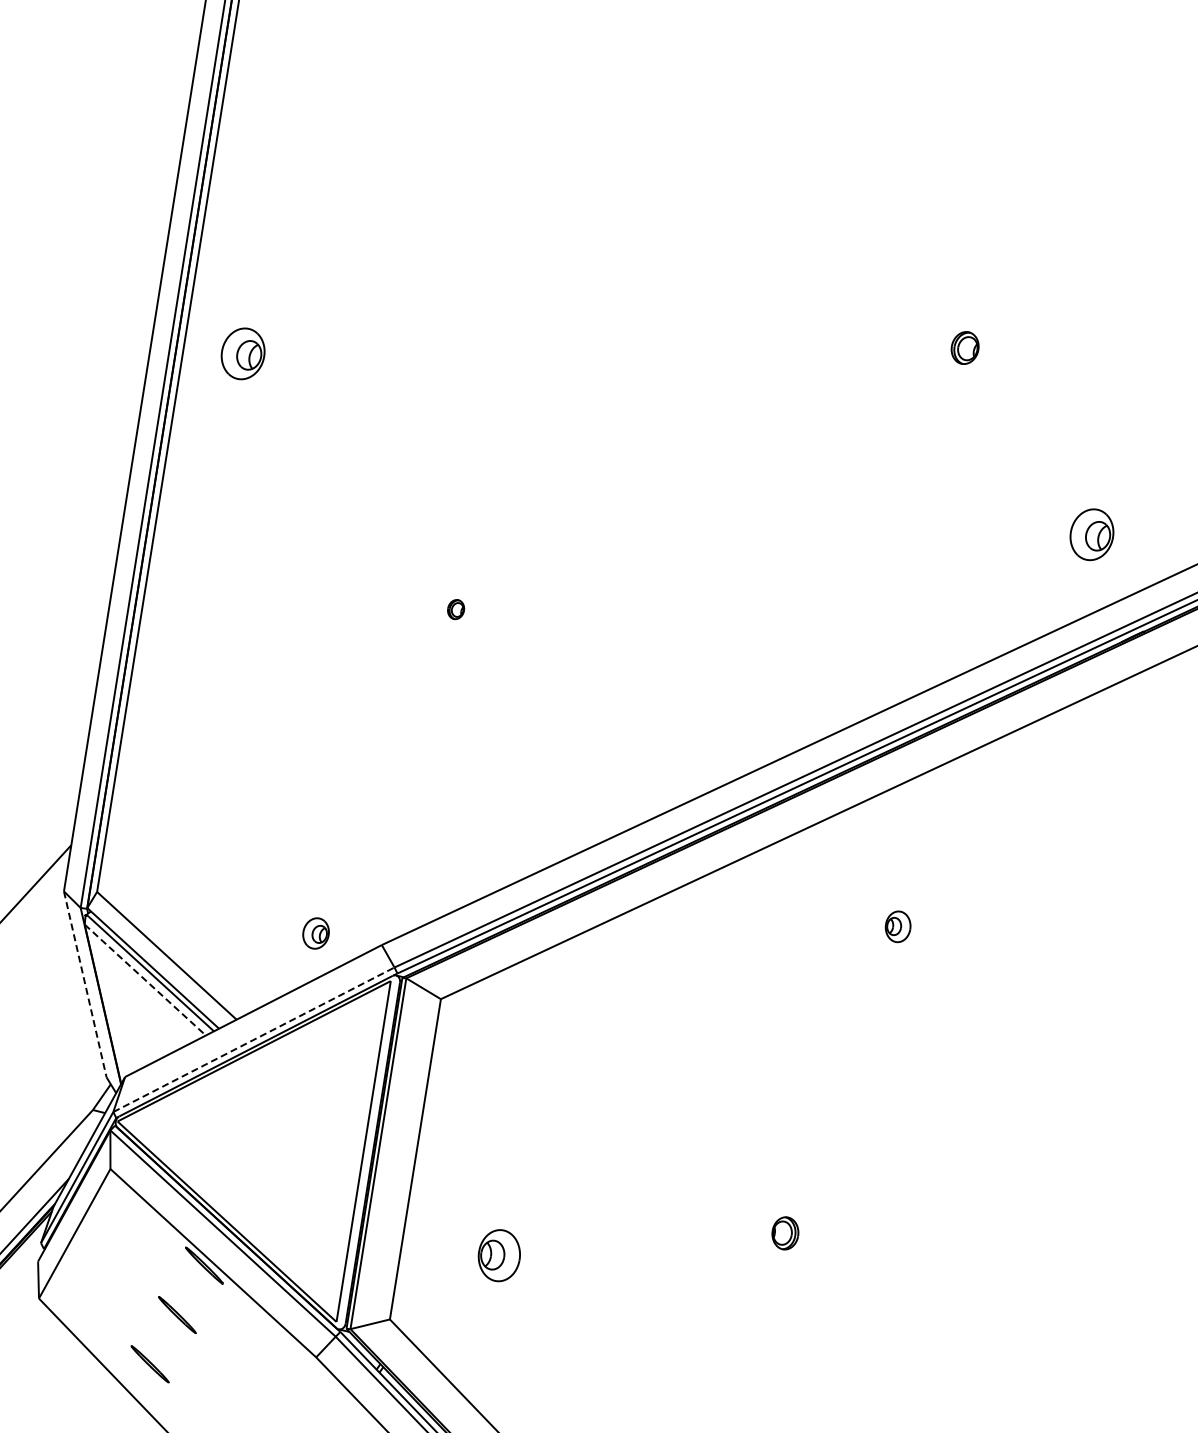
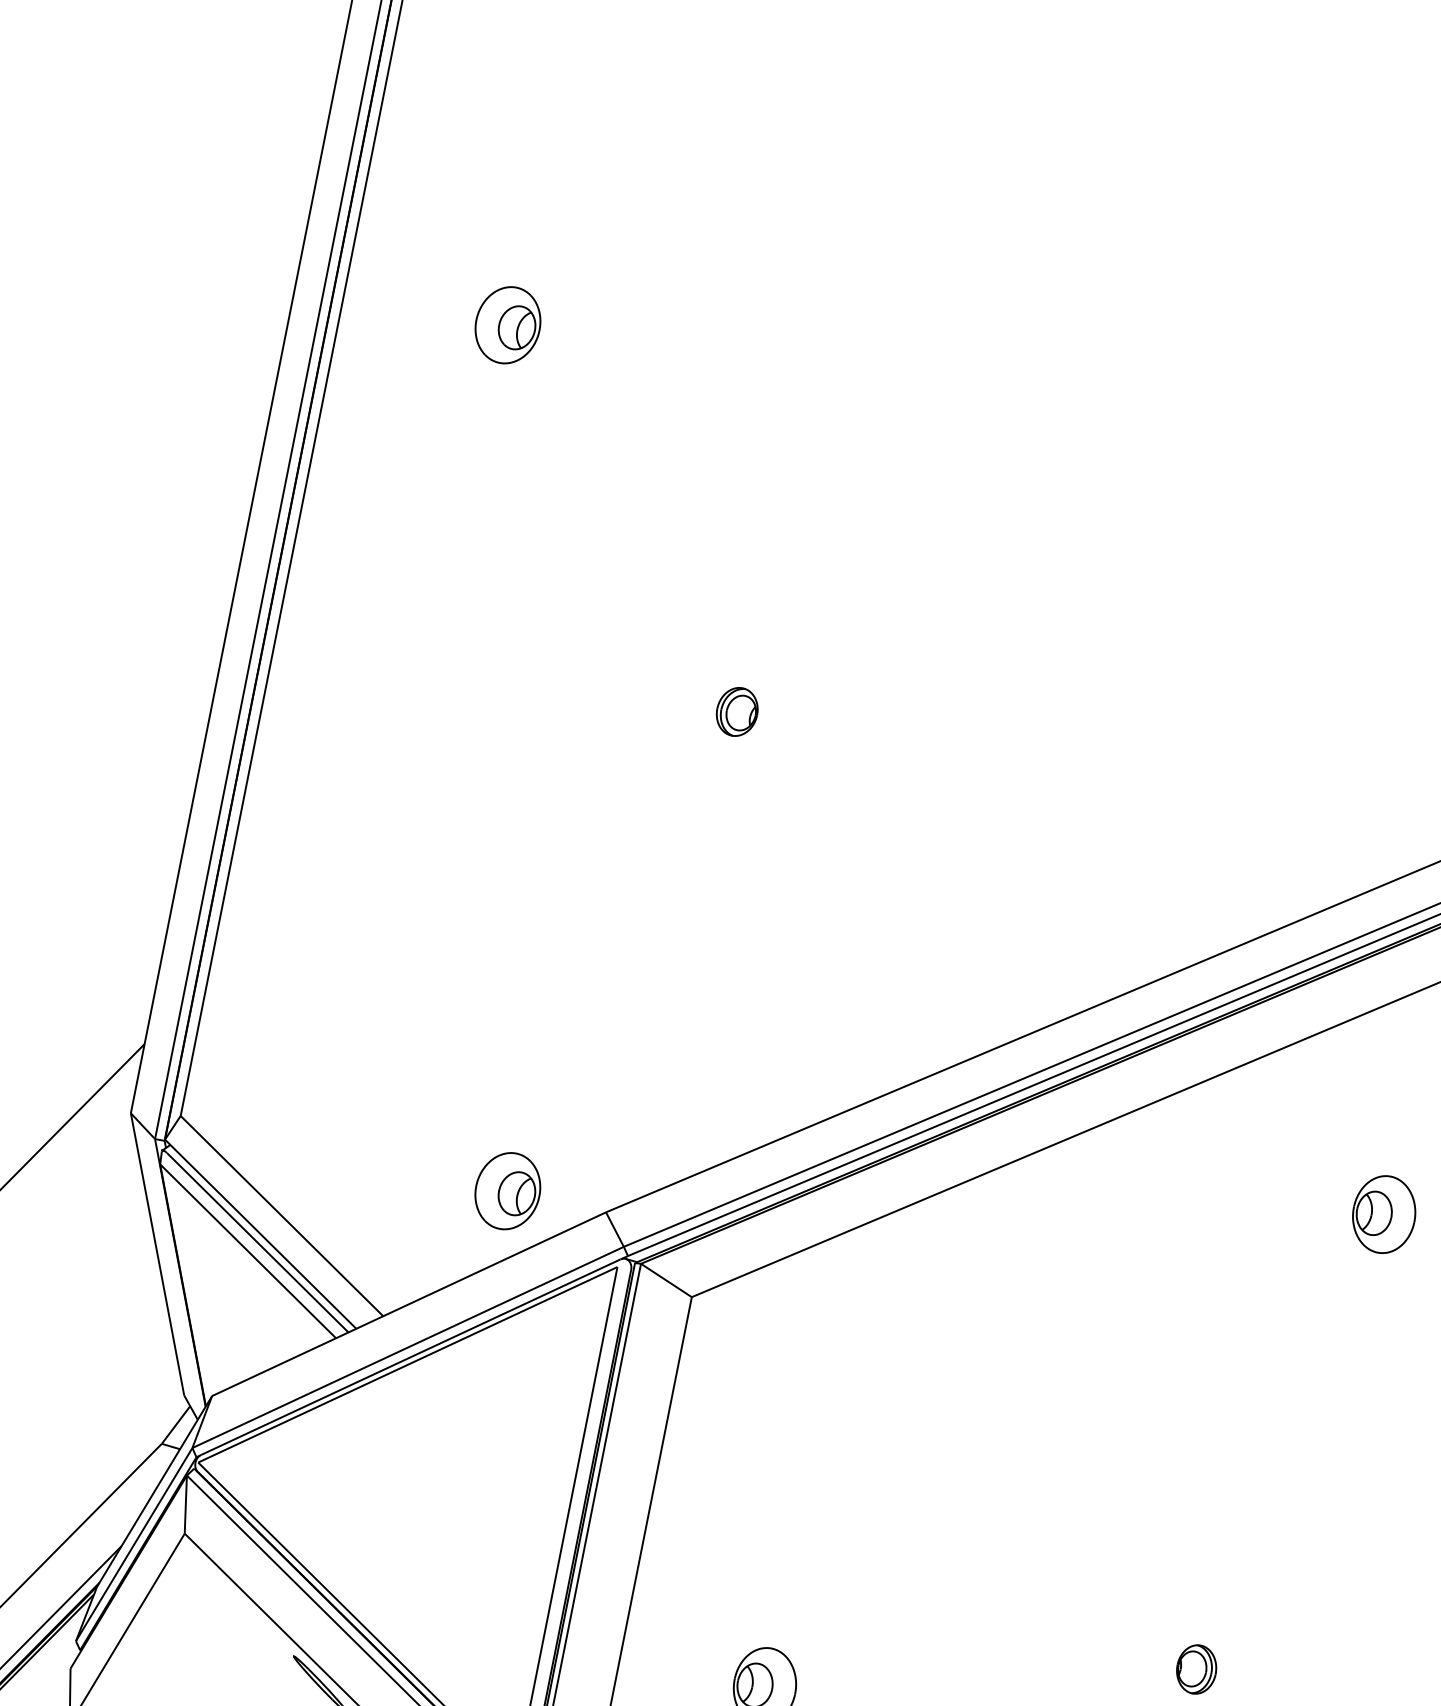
part: (242, 353) -> (507, 324), moved
part: (455, 609) -> (736, 711), size x1.67
part: (897, 926) -> (1383, 1214), size x1.67
part: (315, 933) -> (506, 1191), size x1.67
line: (145, 980) -> (248, 1251), dashed -> solid
line: (85, 984) -> (157, 1254), dashed -> solid
line: (254, 1039) -> (408, 1347), dashed -> solid

